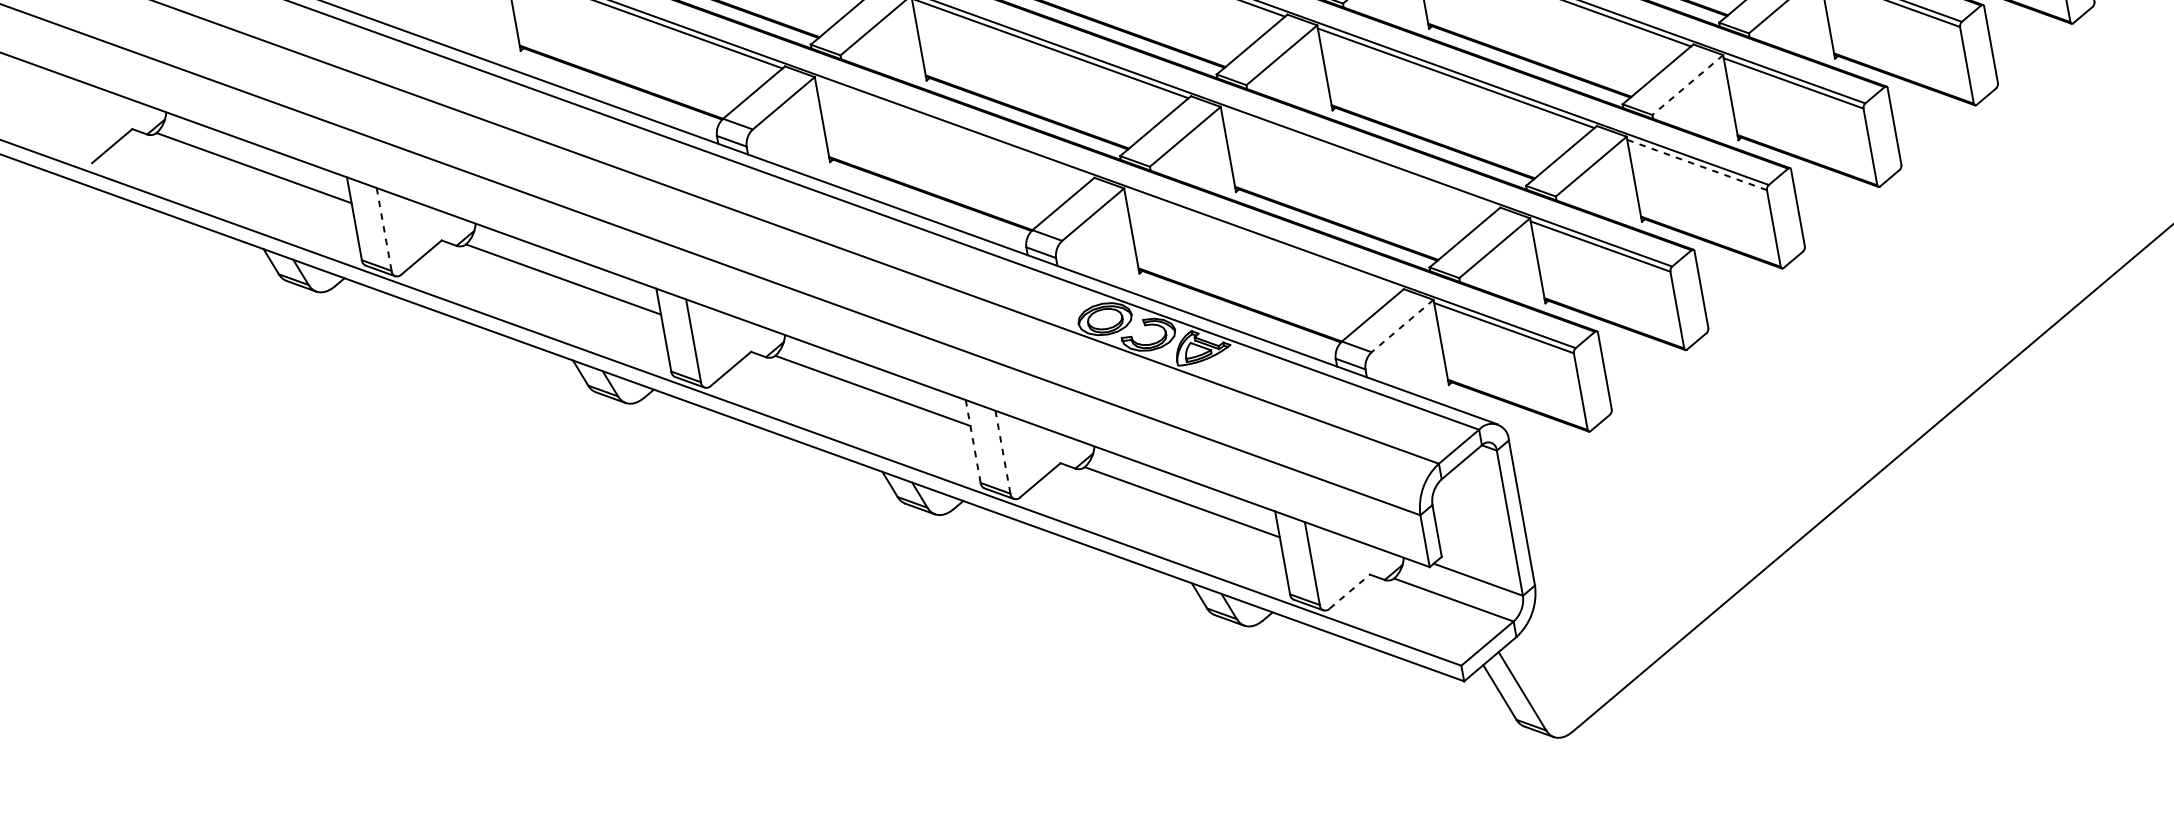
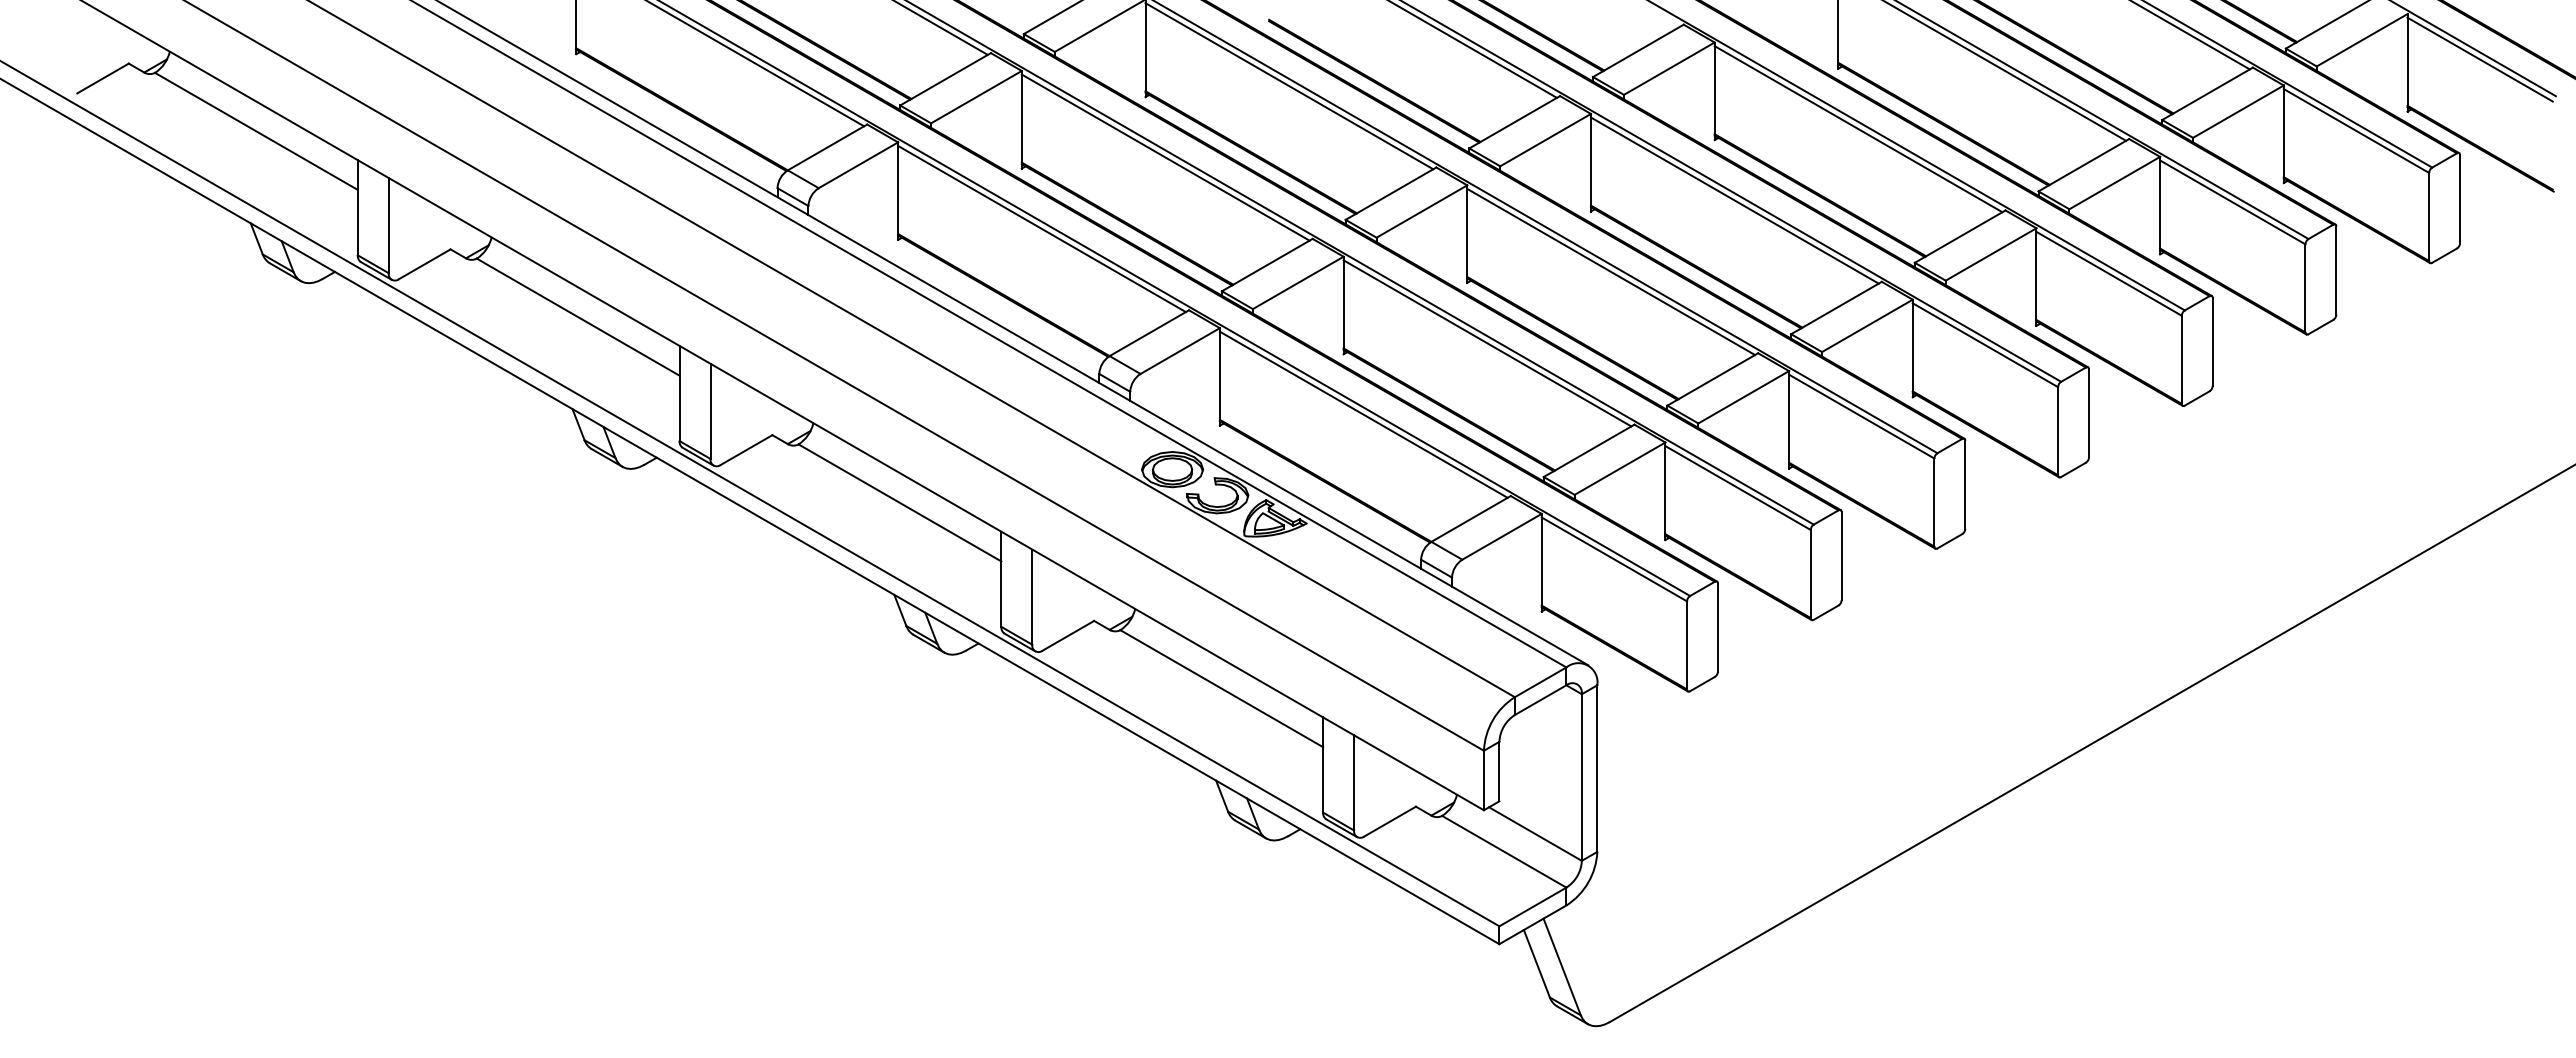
line: (1687, 85) -> (1866, 326), dashed -> solid
line: (953, 129) -> (1041, 228), added
line: (1359, 159) -> (1487, 343), added
line: (1696, 164) -> (1861, 416), dashed -> solid
line: (383, 229) -> (388, 225), dashed -> solid
line: (1262, 241) -> (1363, 414), added
line: (1402, 325) -> (1502, 536), dashed -> solid
line: (973, 441) -> (1001, 579), dashed -> solid
line: (1003, 452) -> (1032, 597), dashed -> solid
line: (1350, 591) -> (1390, 821), dashed -> solid

